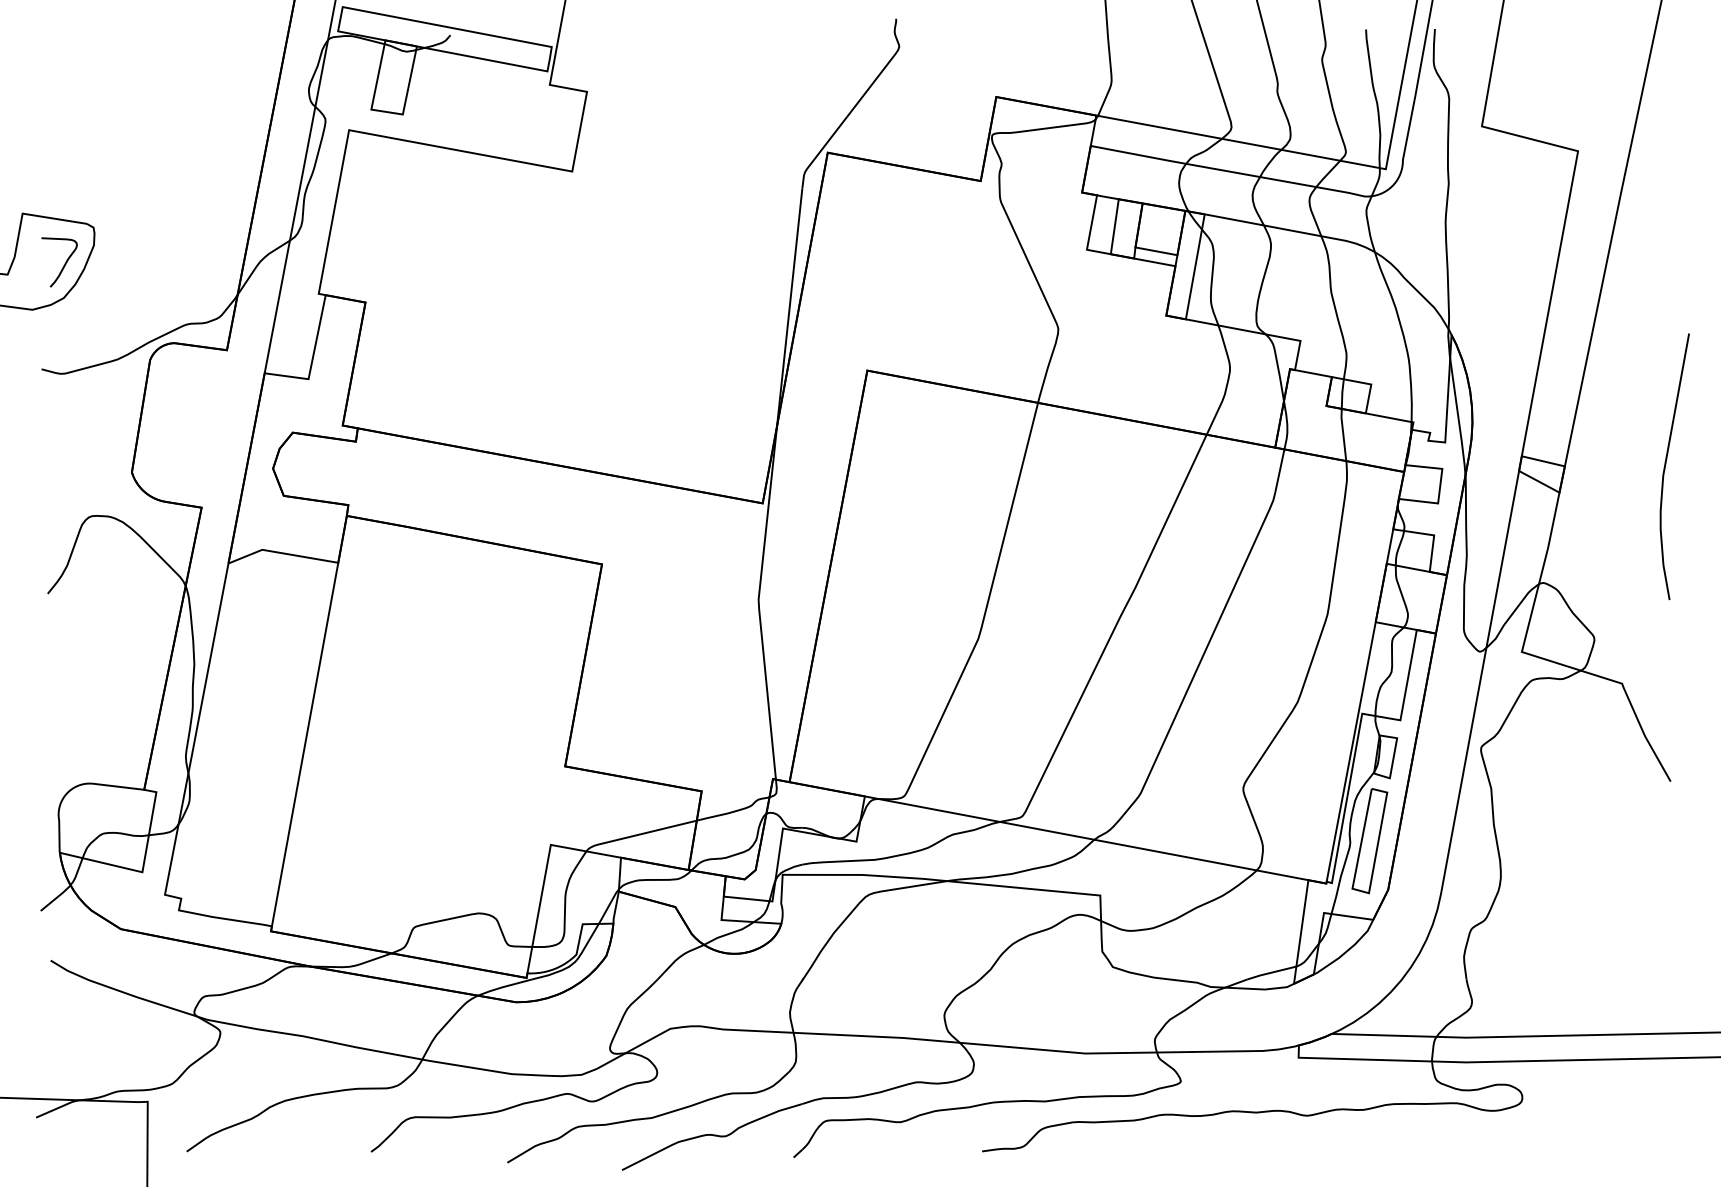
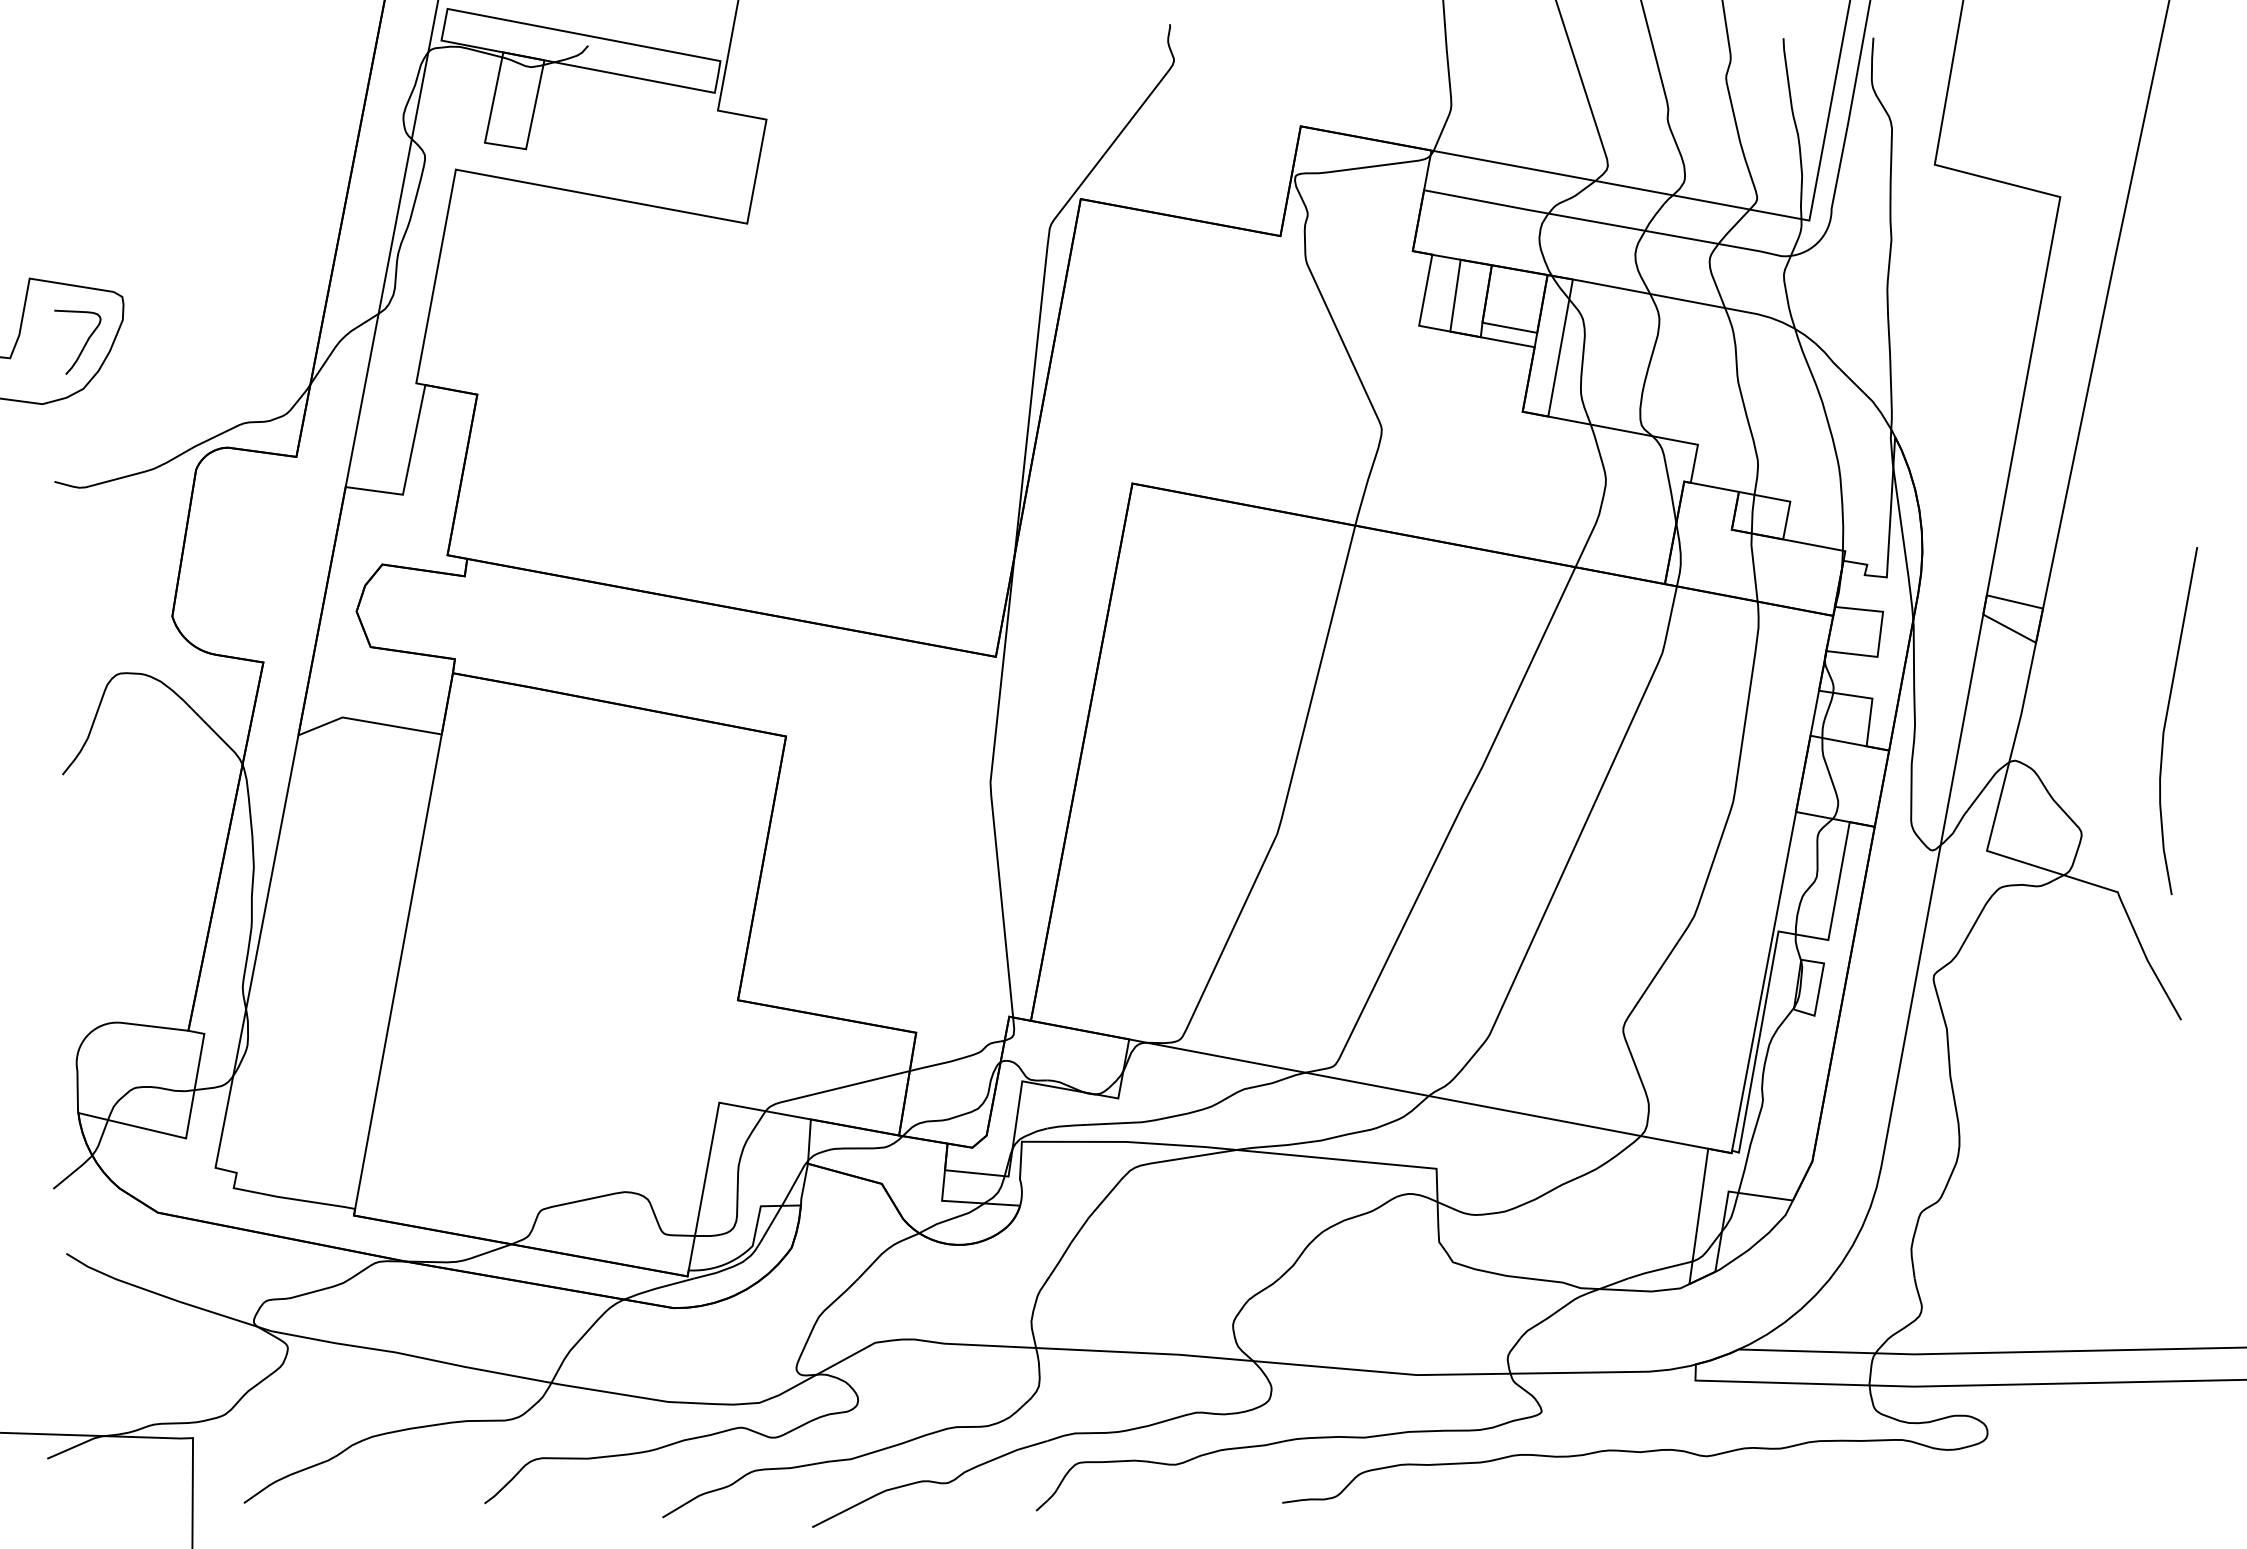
curve: (1666, 464) -> (2167, 717), moved
part: (1369, 840) -> (1788, 1097), removed

